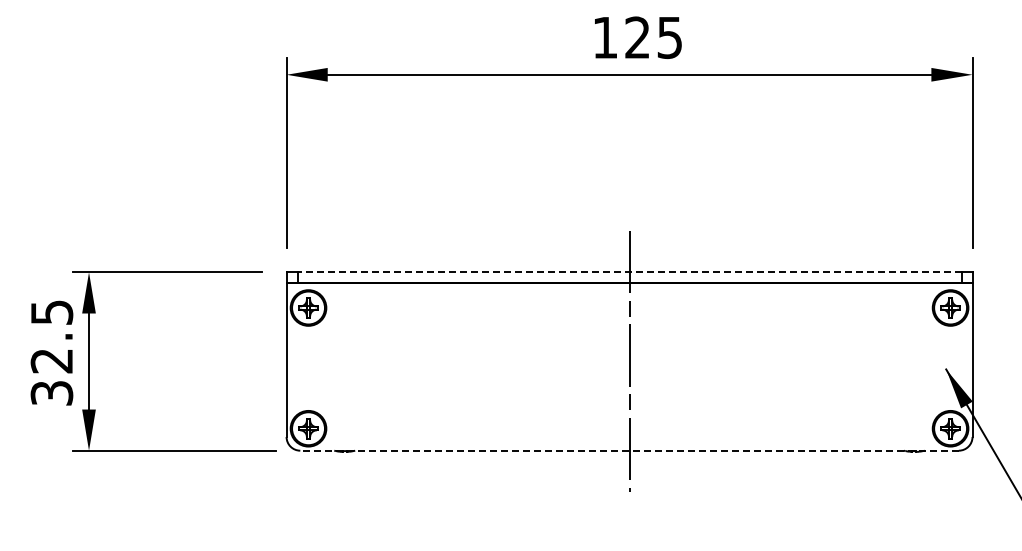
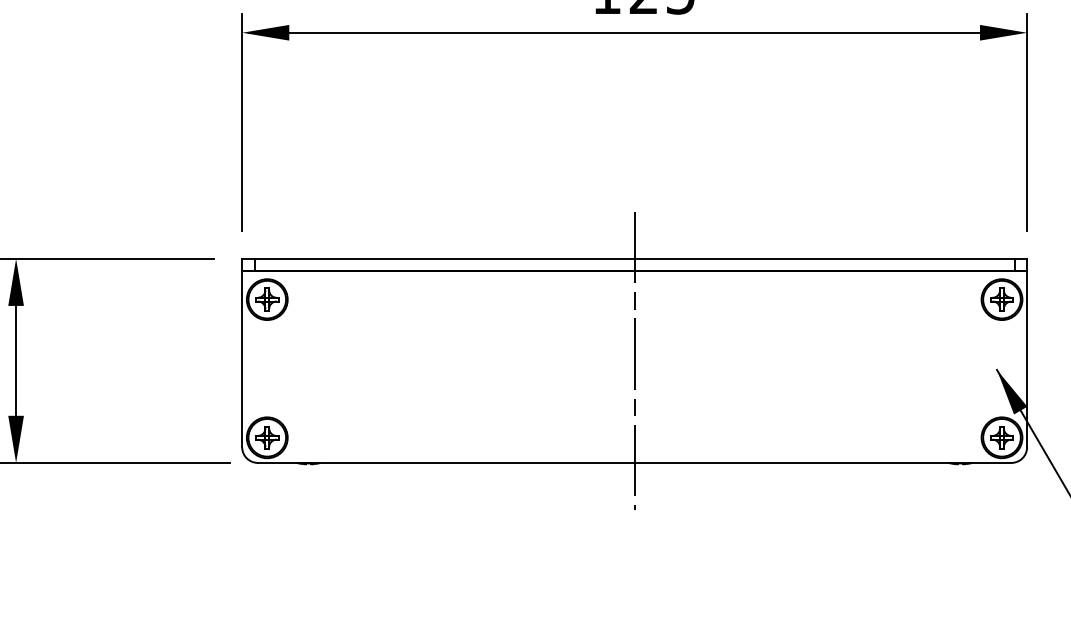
line: (629, 272) -> (634, 259), dashed -> solid
line: (629, 450) -> (634, 462), dashed -> solid

